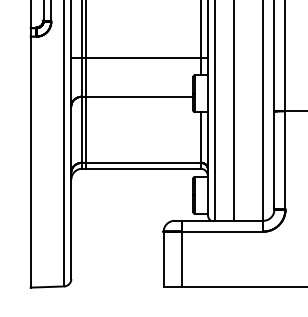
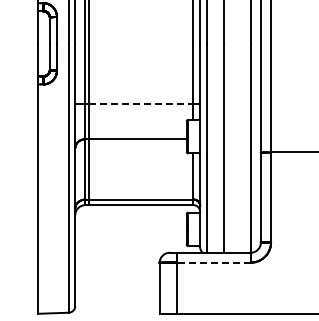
line: (143, 58) -> (141, 104), solid -> dashed
line: (222, 231) -> (213, 262), solid -> dashed

